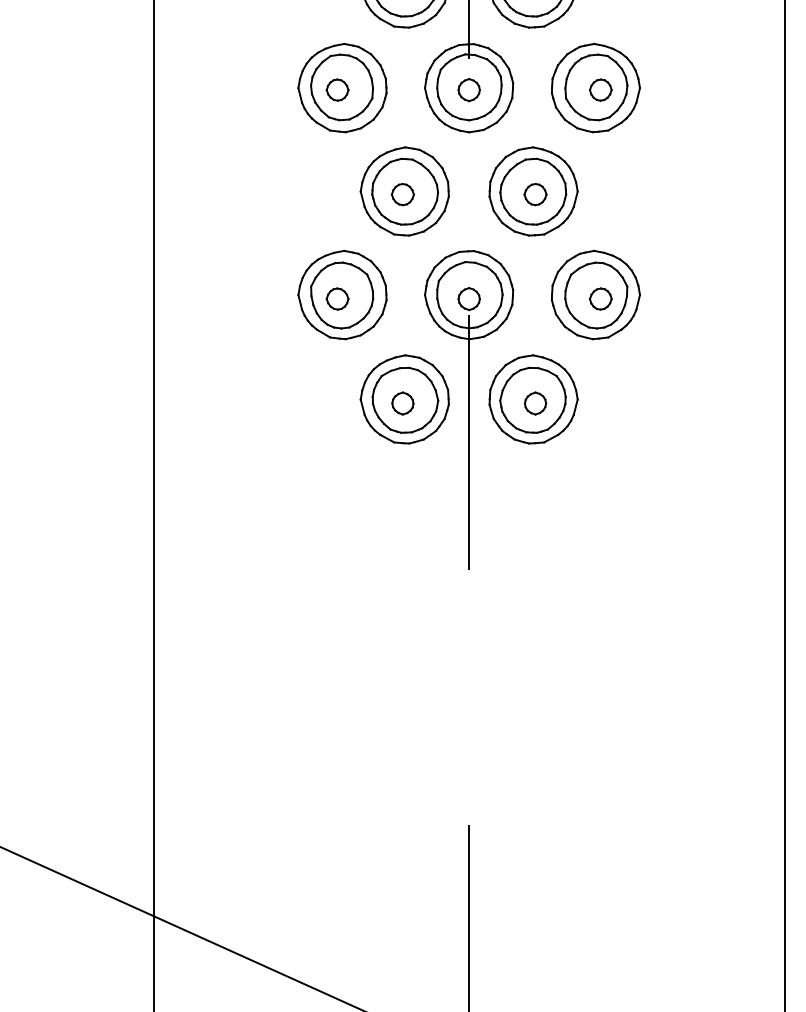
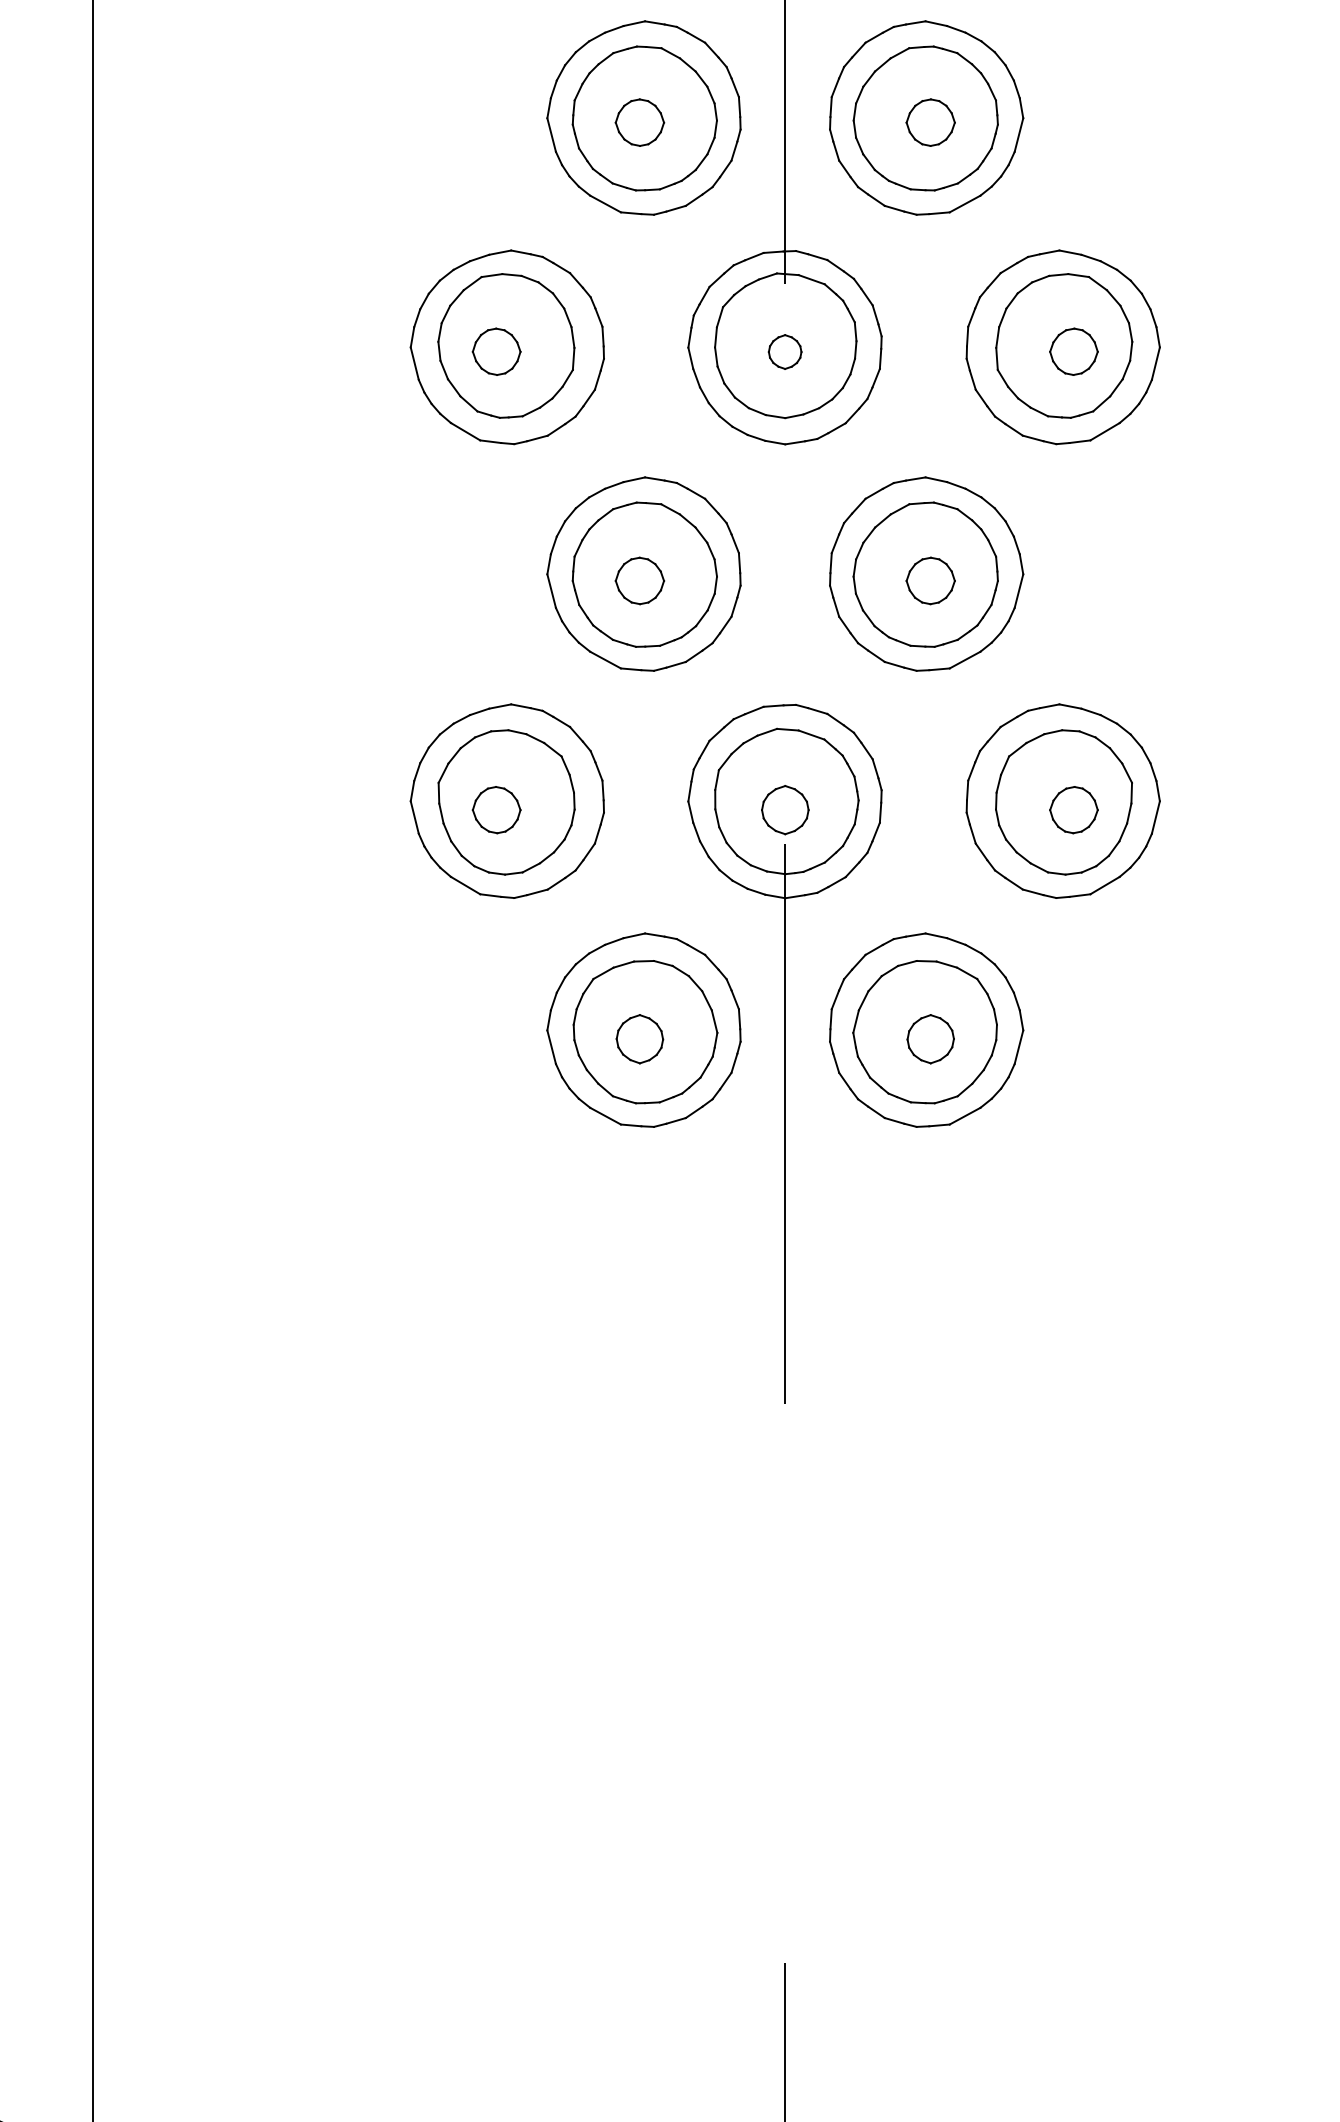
part: (468, 90) -> (783, 352), size x0.7

